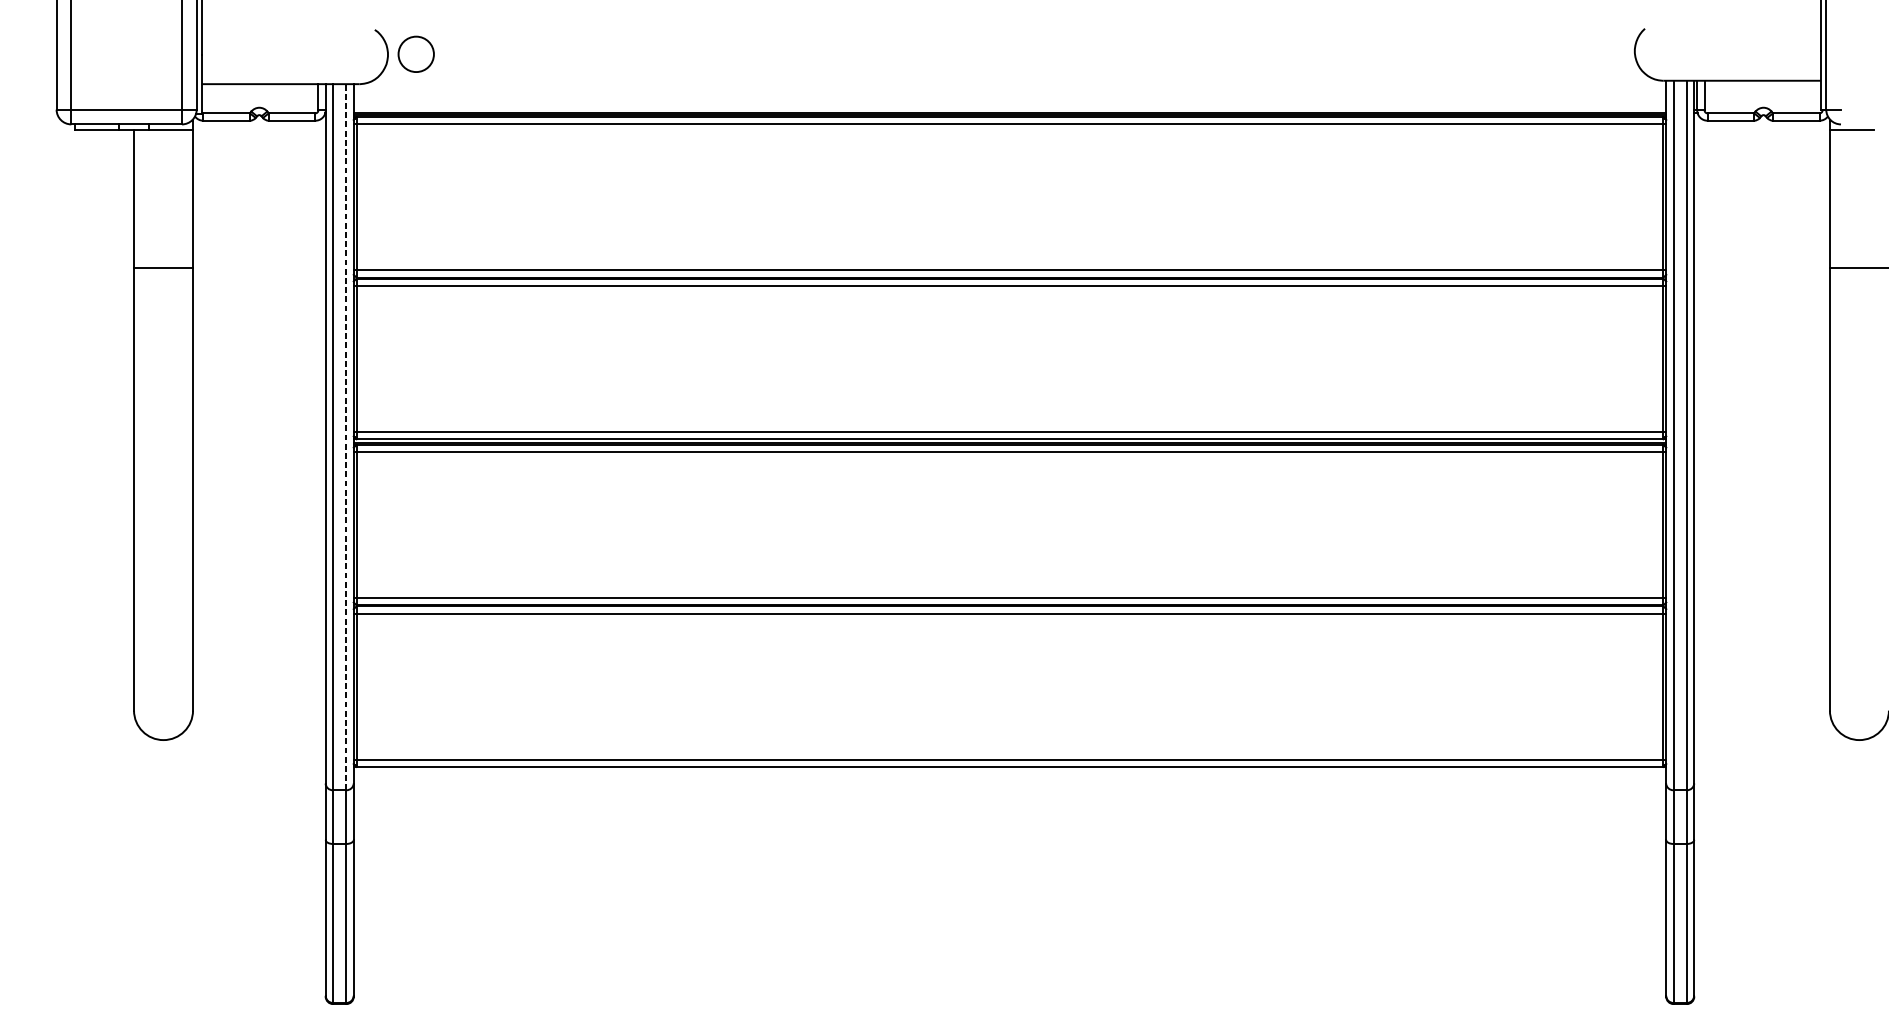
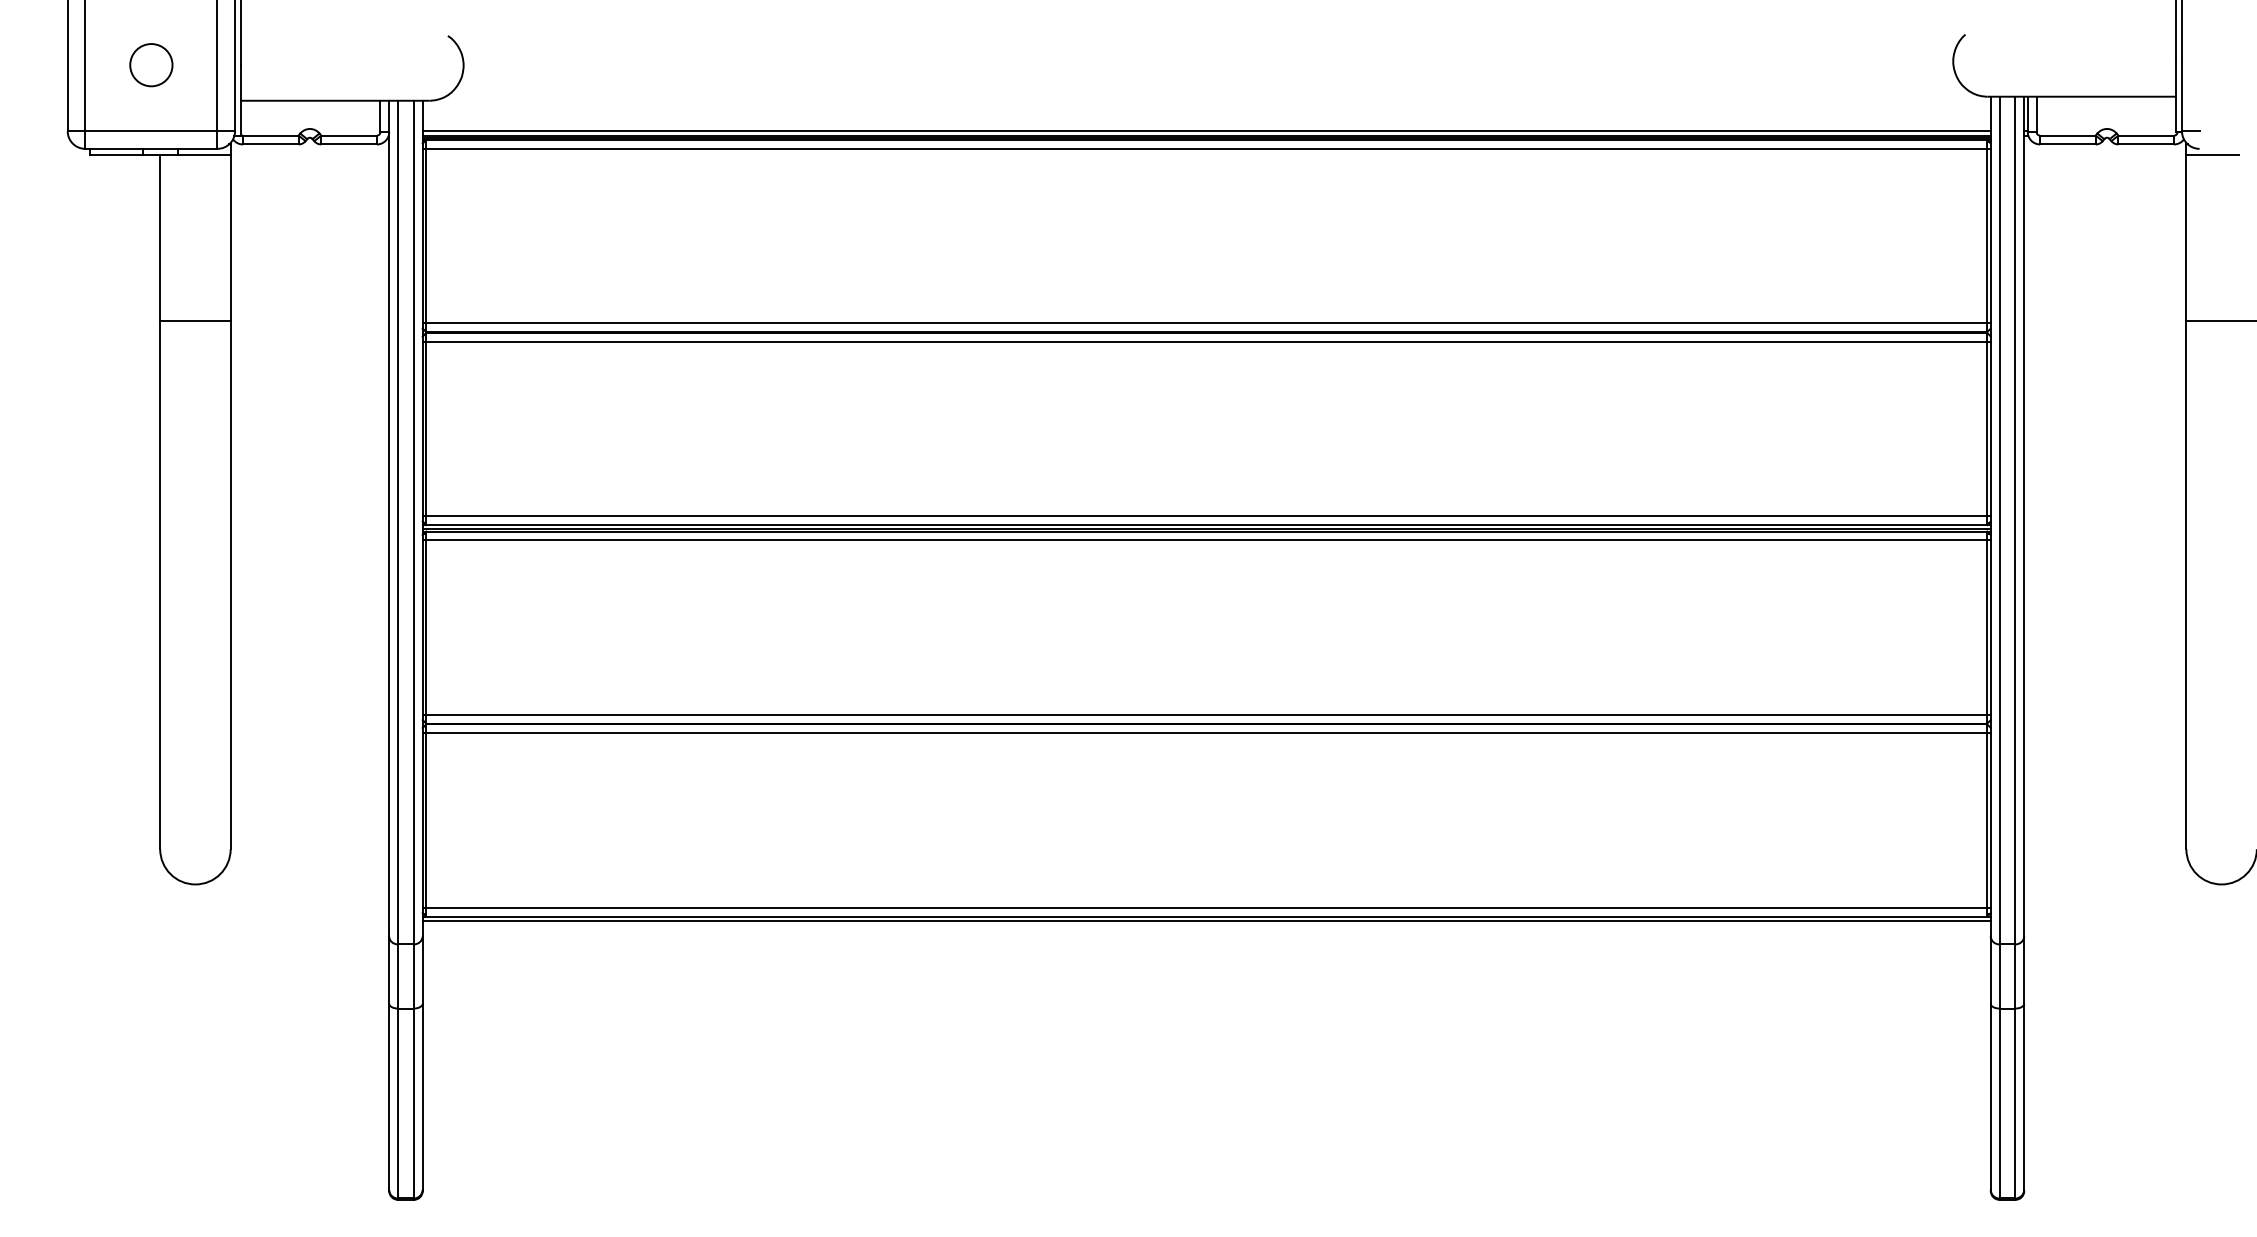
circle: (416, 54) -> (151, 65), moved
line: (1009, 109) -> (1206, 131), added
line: (346, 437) -> (413, 522), dashed -> solid
line: (1009, 770) -> (1206, 920), added

